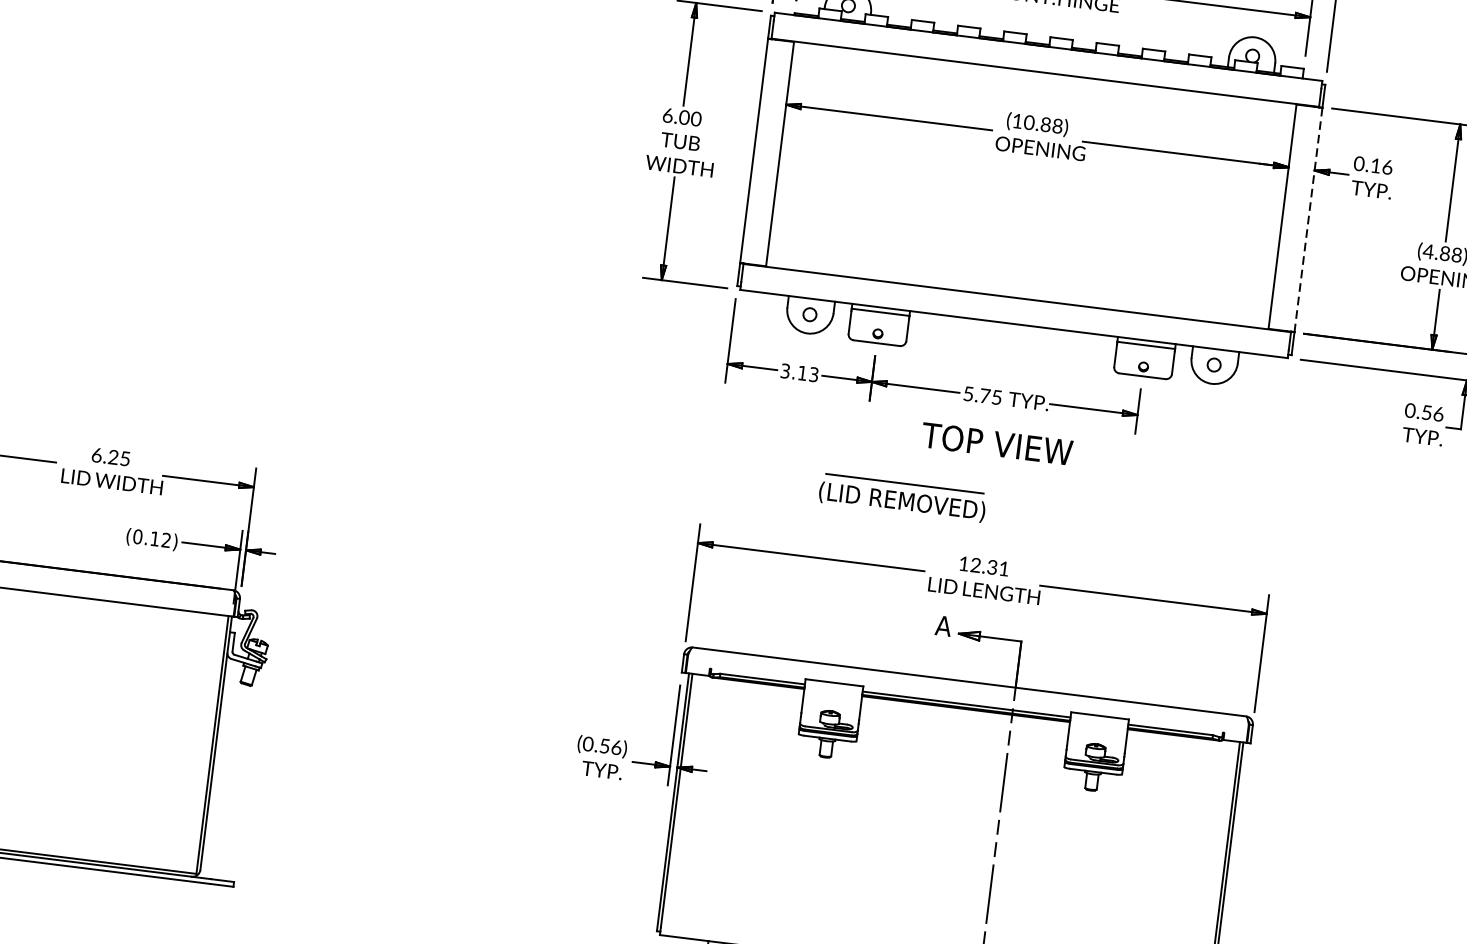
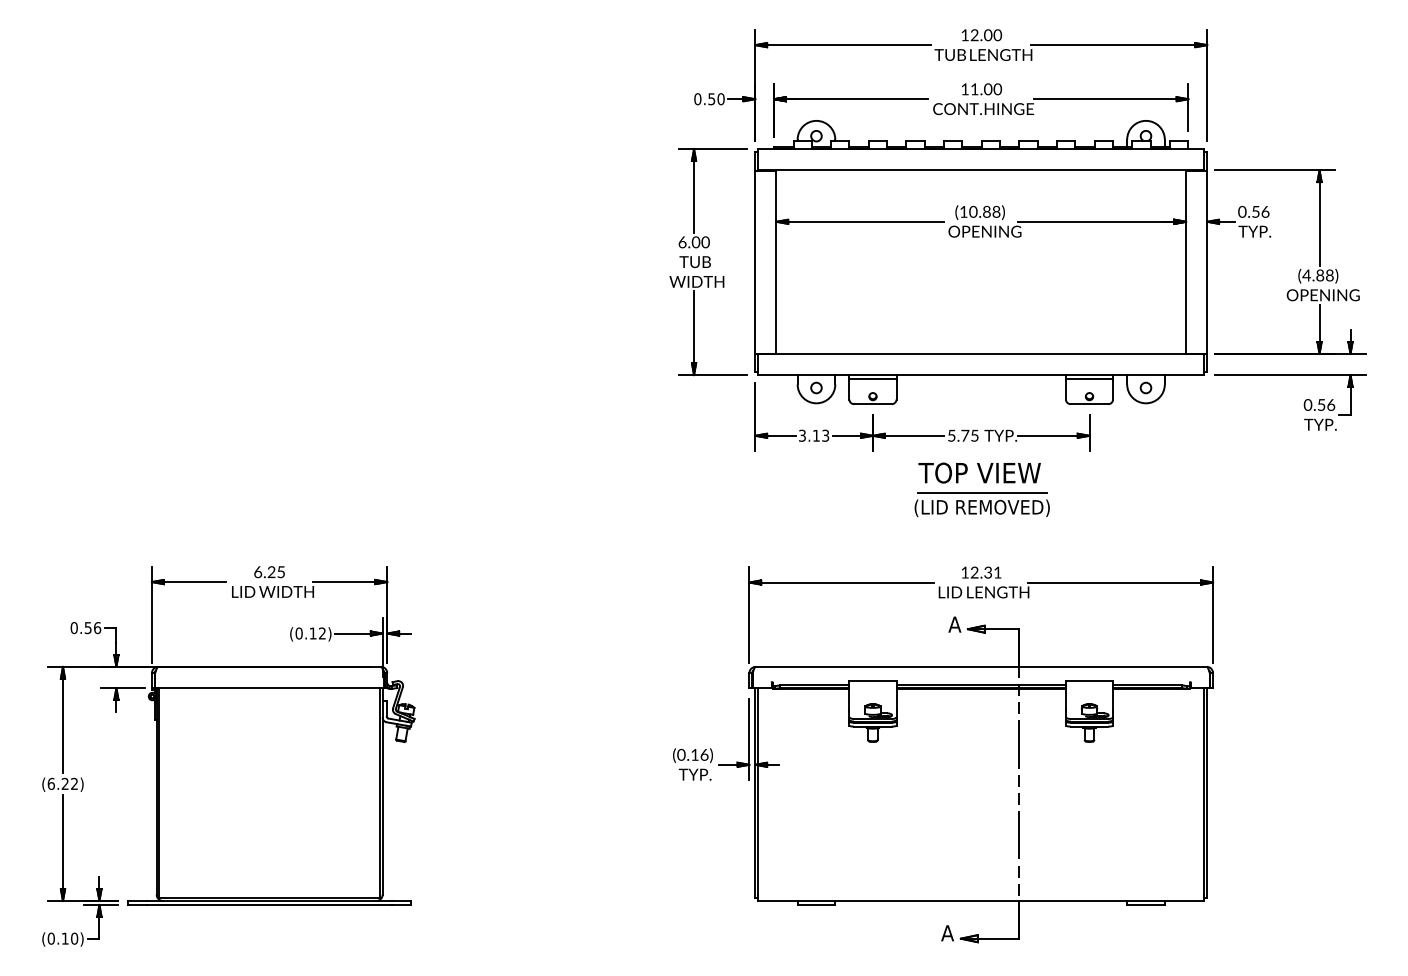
text: (1375, 165) -> (1255, 211), 0.16 -> 0.56
line: (1308, 220) -> (1207, 262), dashed -> solid
part: (901, 497) -> (981, 504), moved
text: (604, 745) -> (694, 754), (0.56) -> (0.16)

